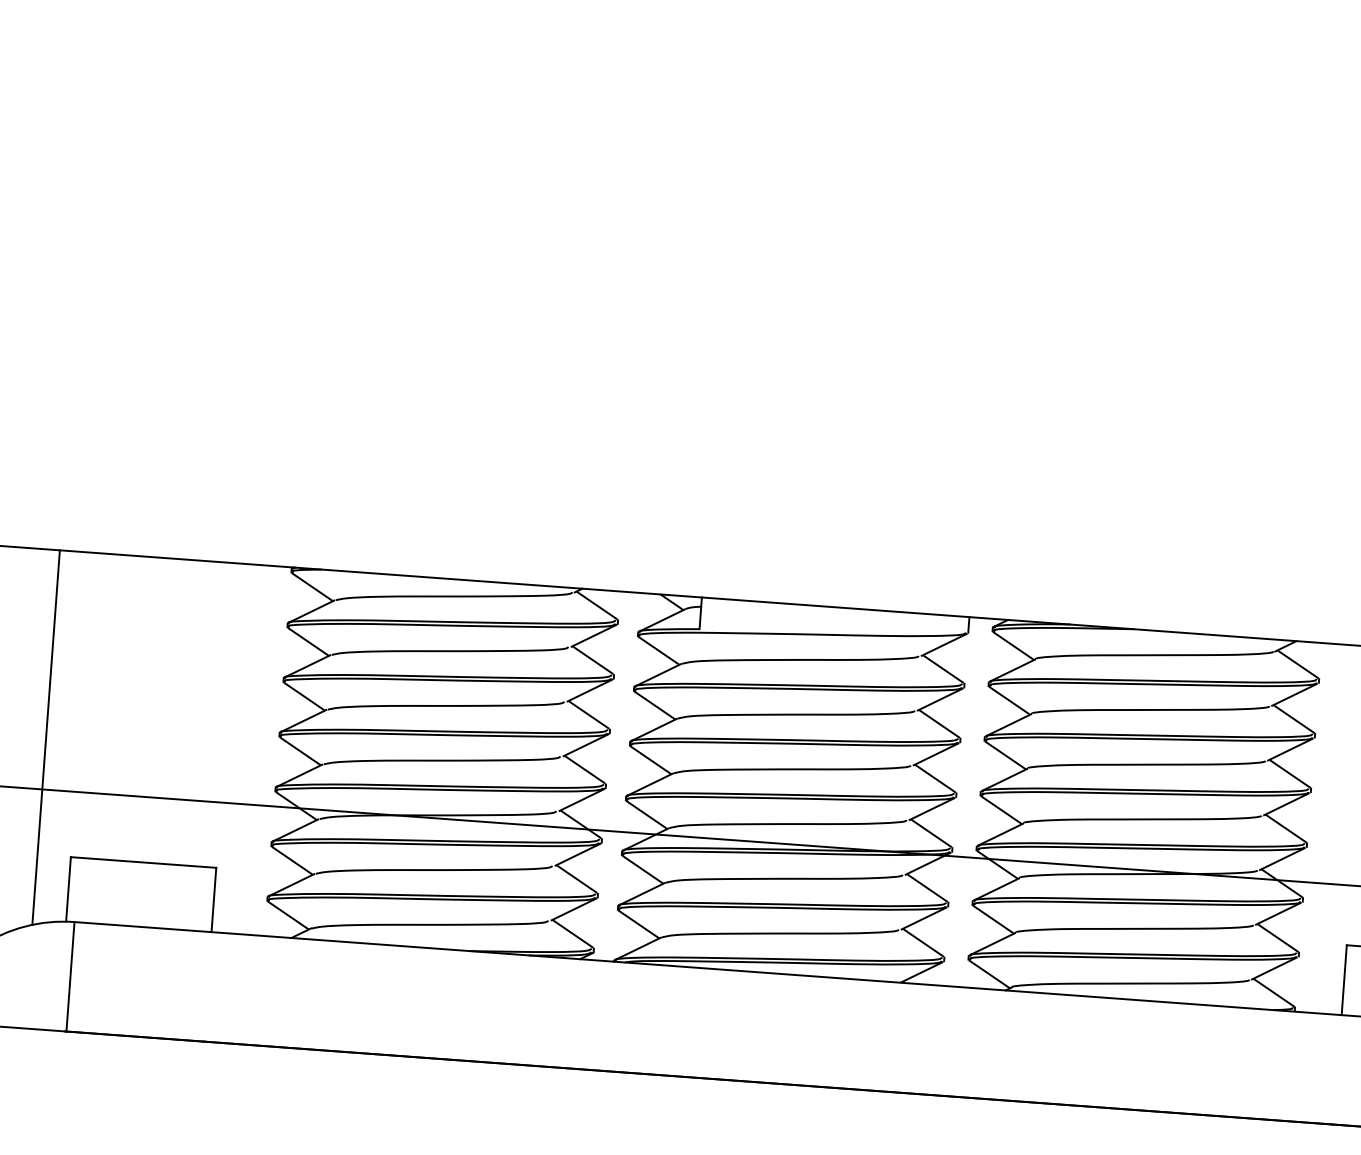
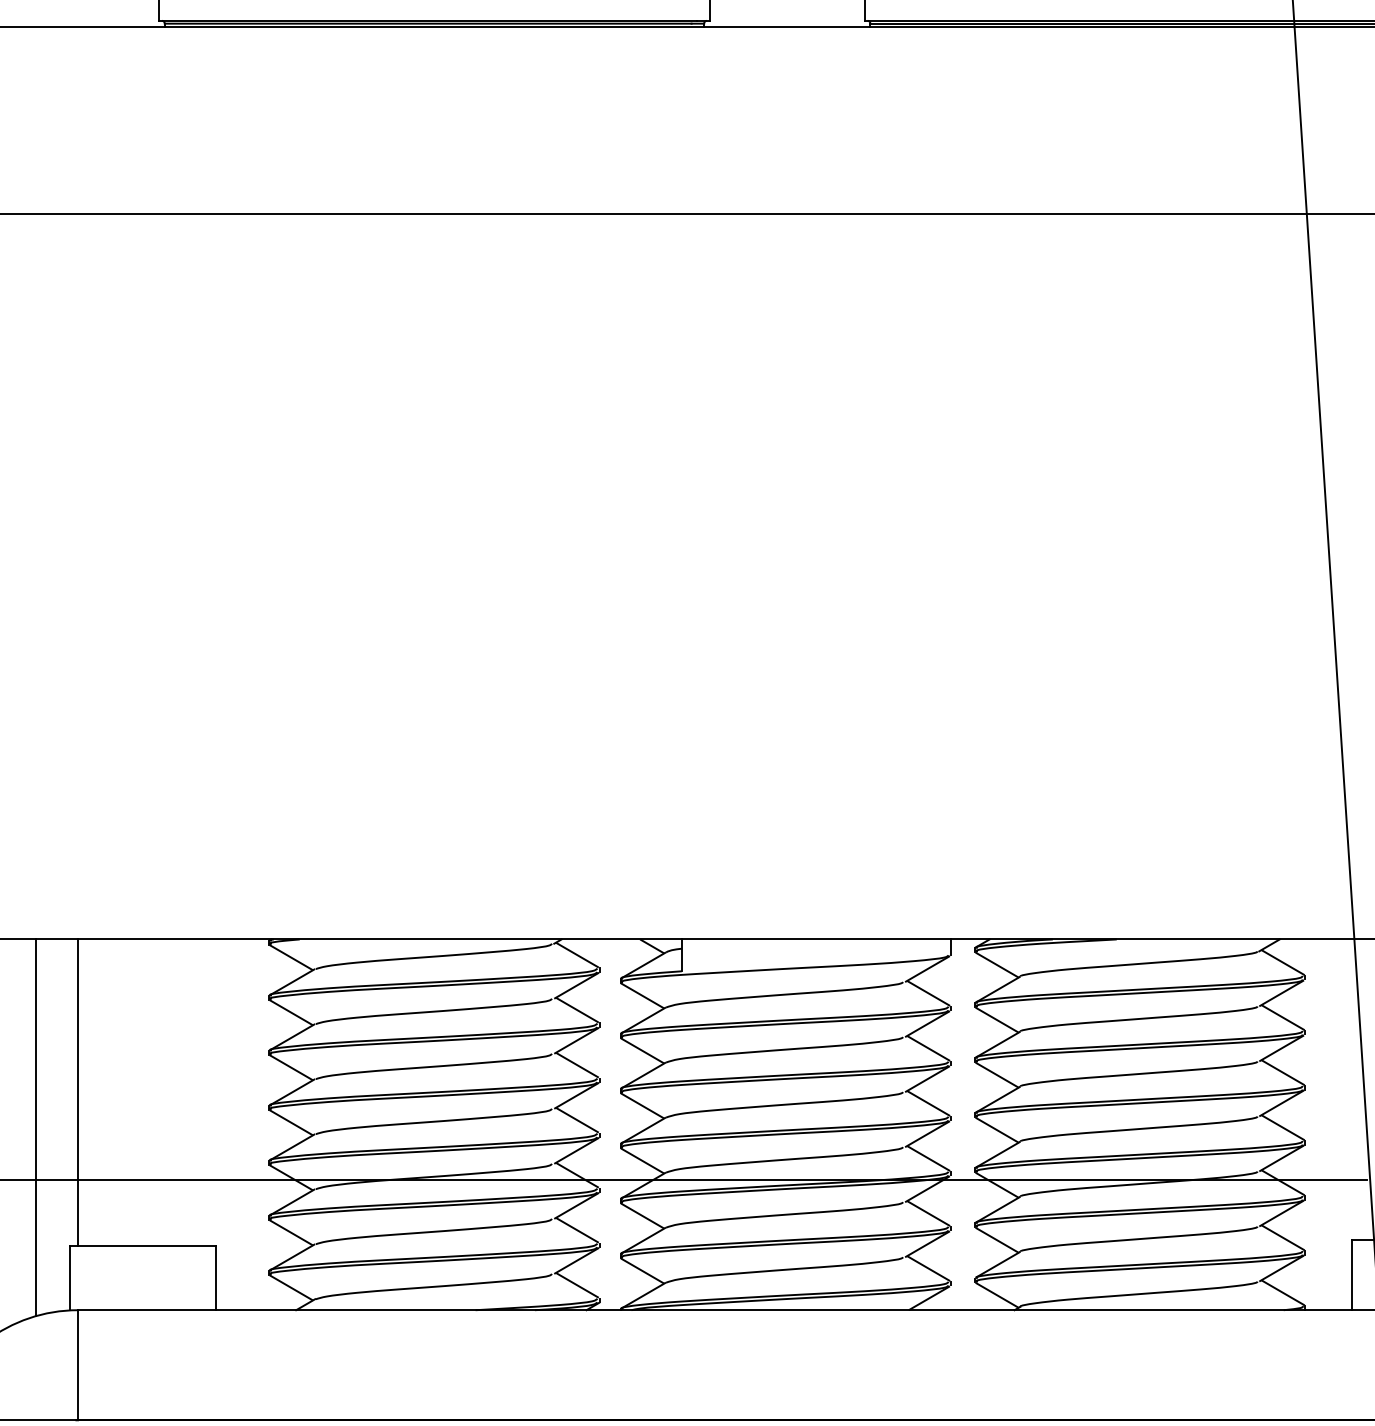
line: (90, 705) -> (78, 1092), added

